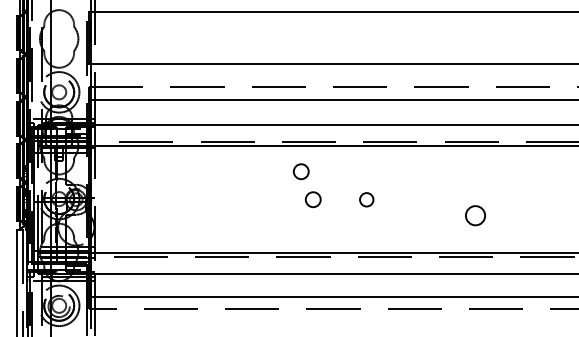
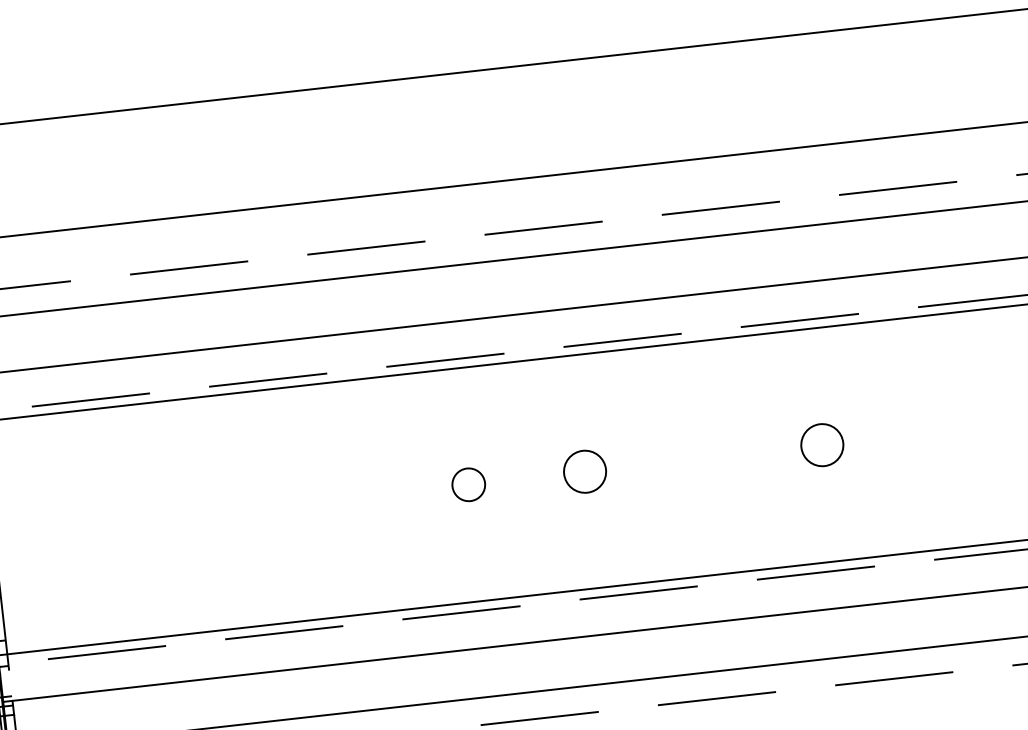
circle: (300, 171) -> (434, 426), removed
circle: (366, 199) -> (584, 471), size x1.43
circle: (475, 215) -> (822, 444), moved

